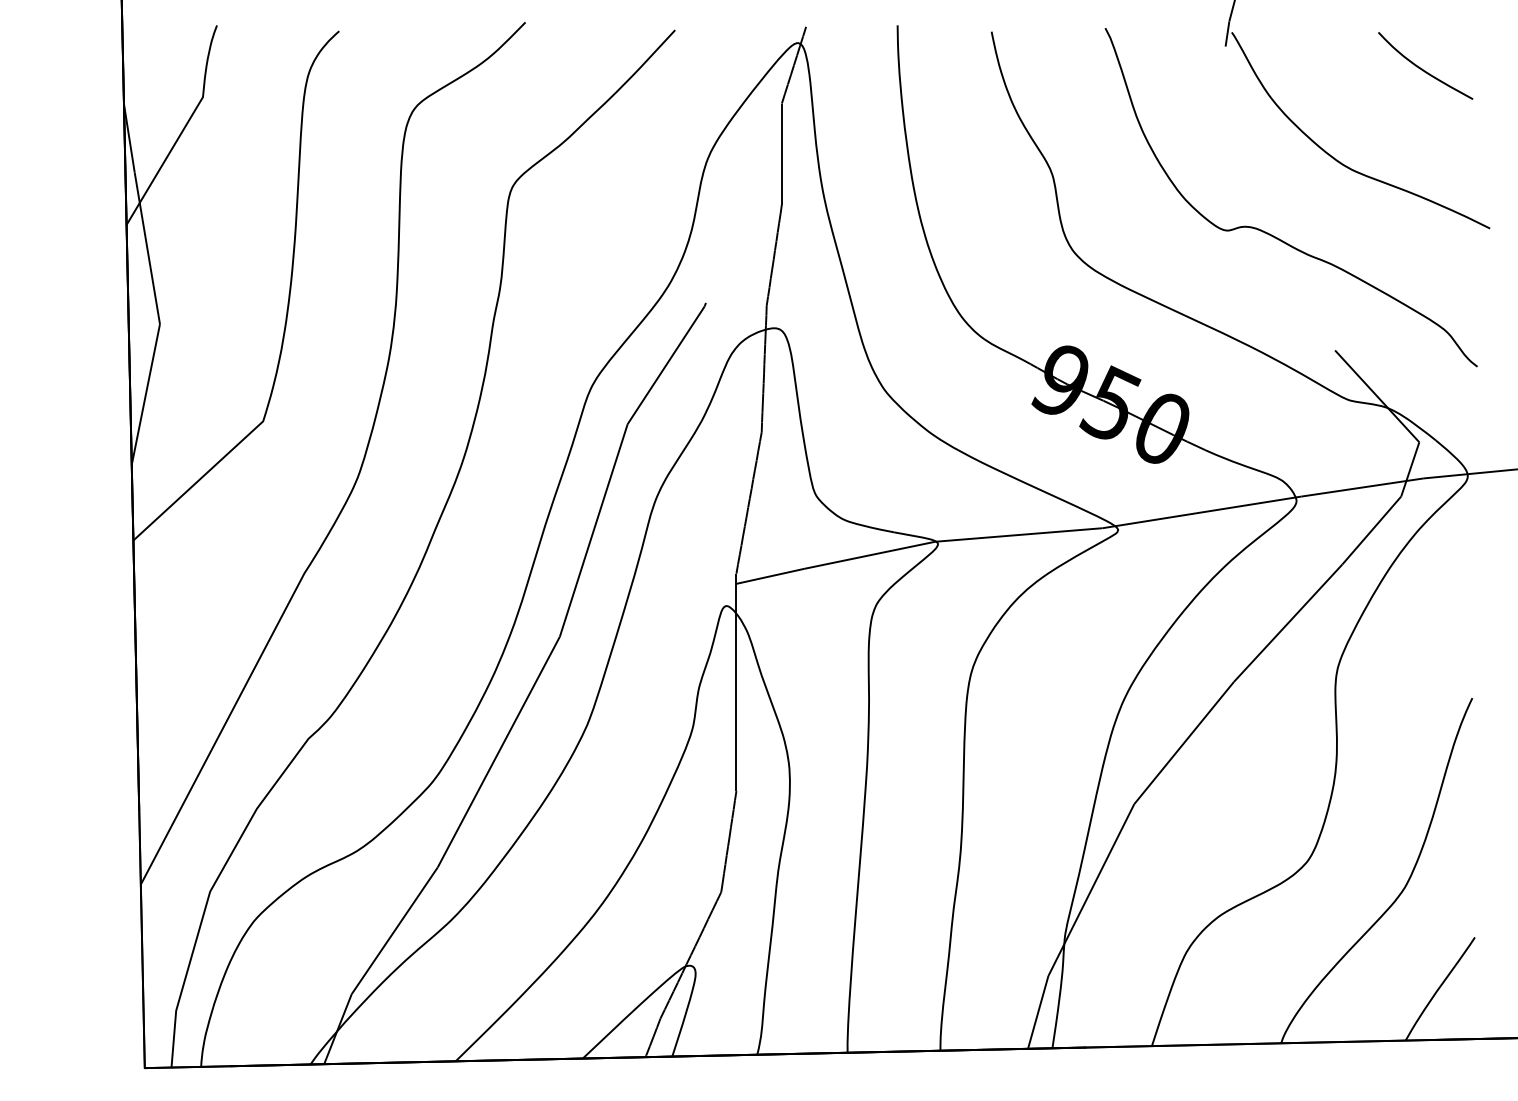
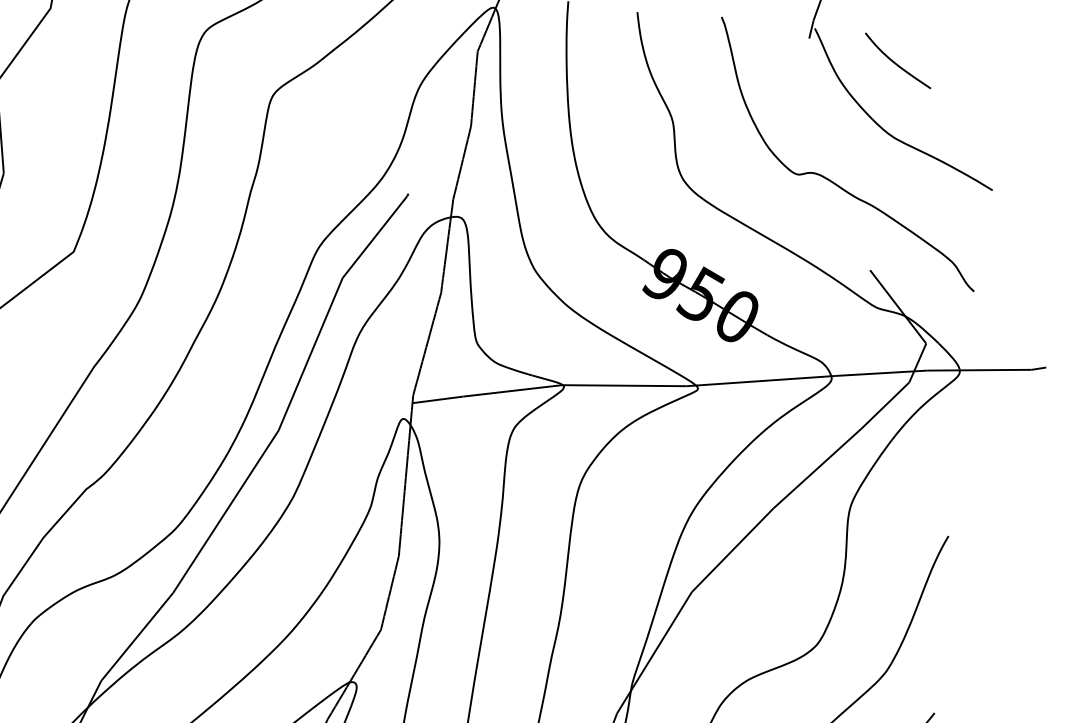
curve: (1422, 68) -> (895, 62), moved

